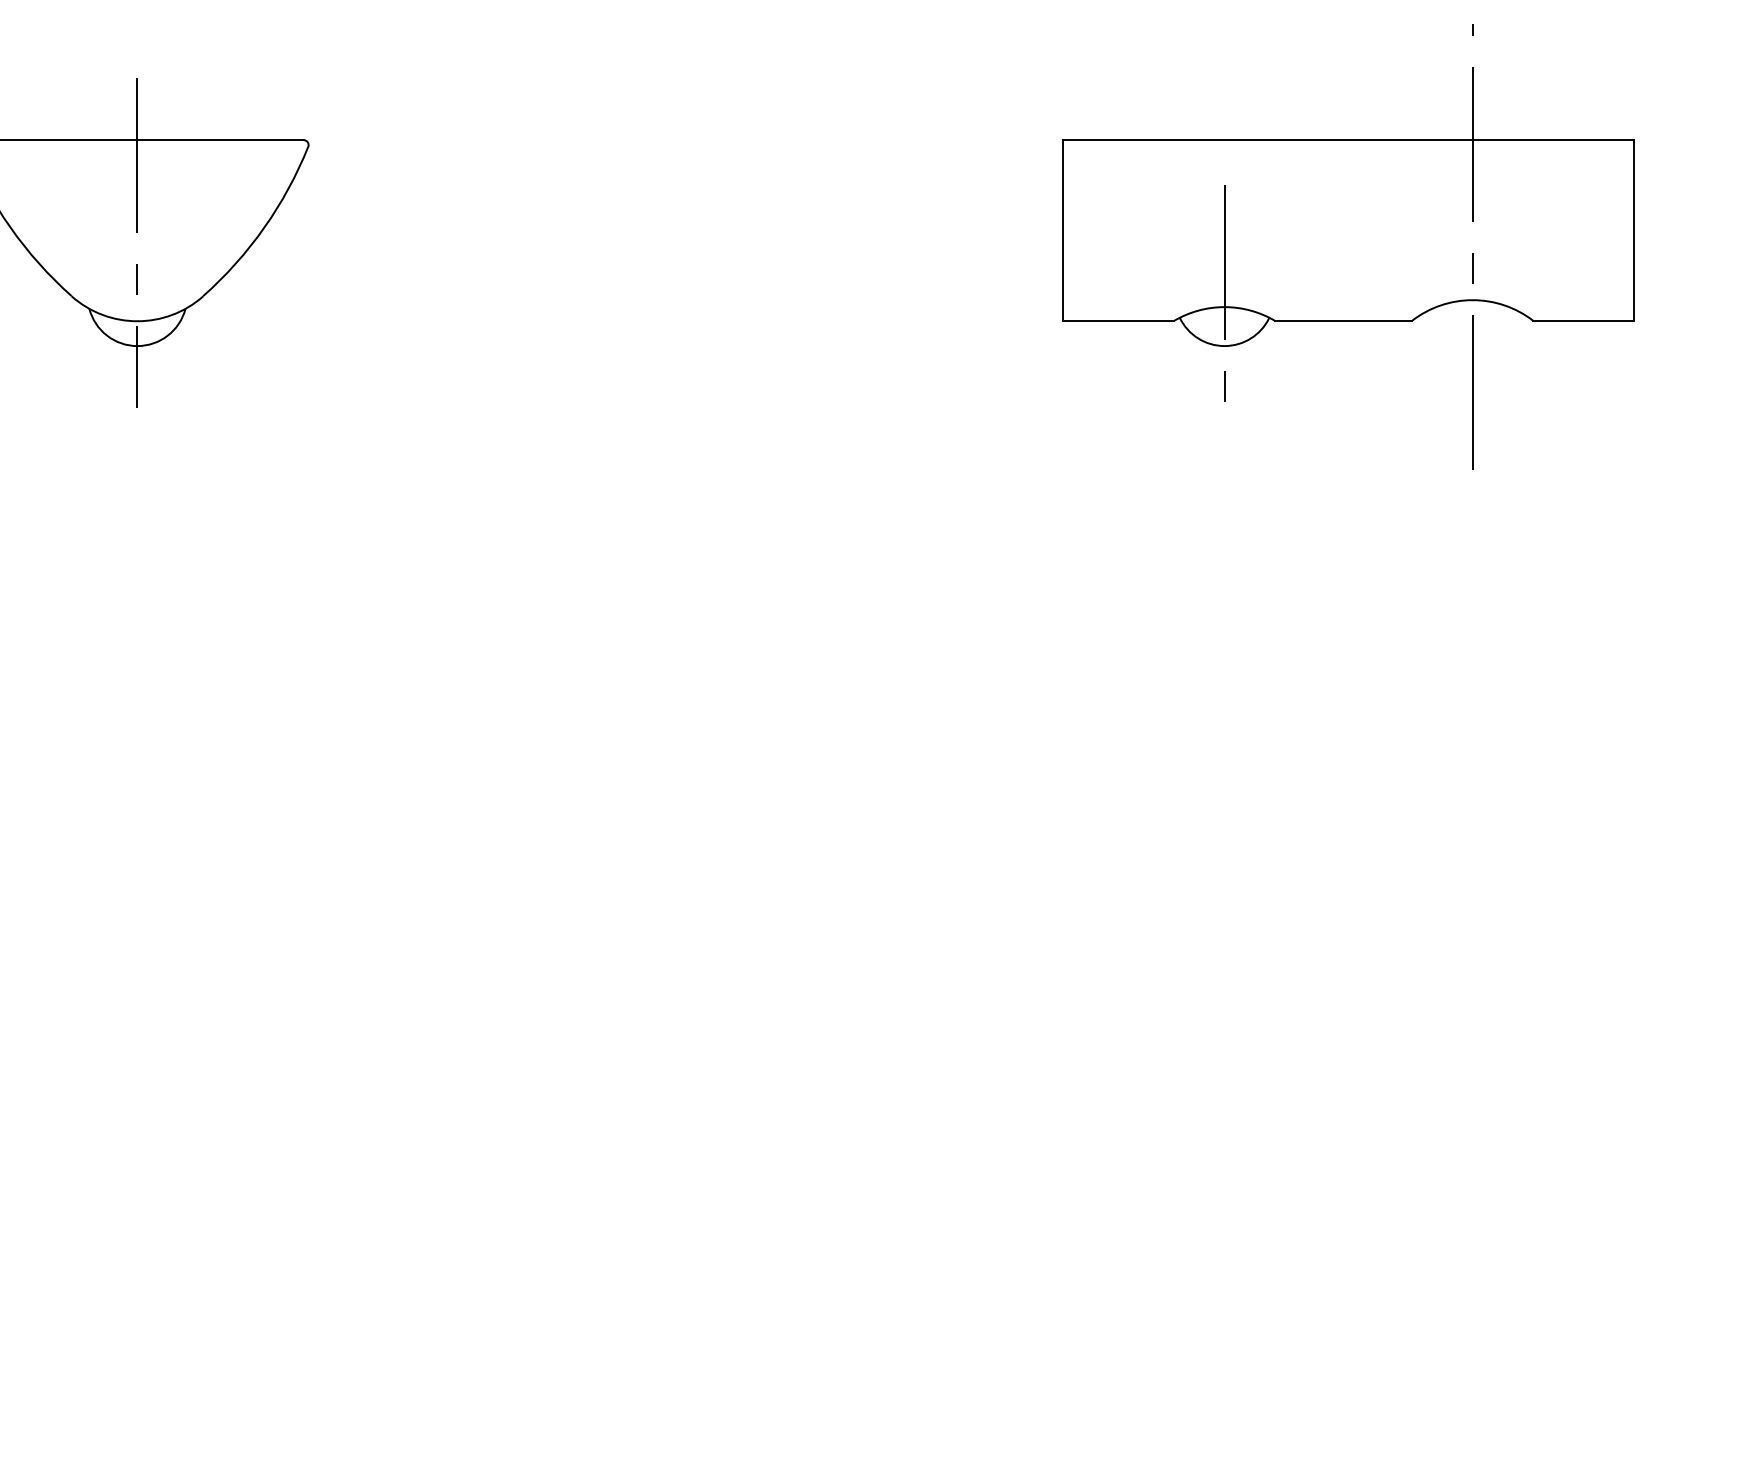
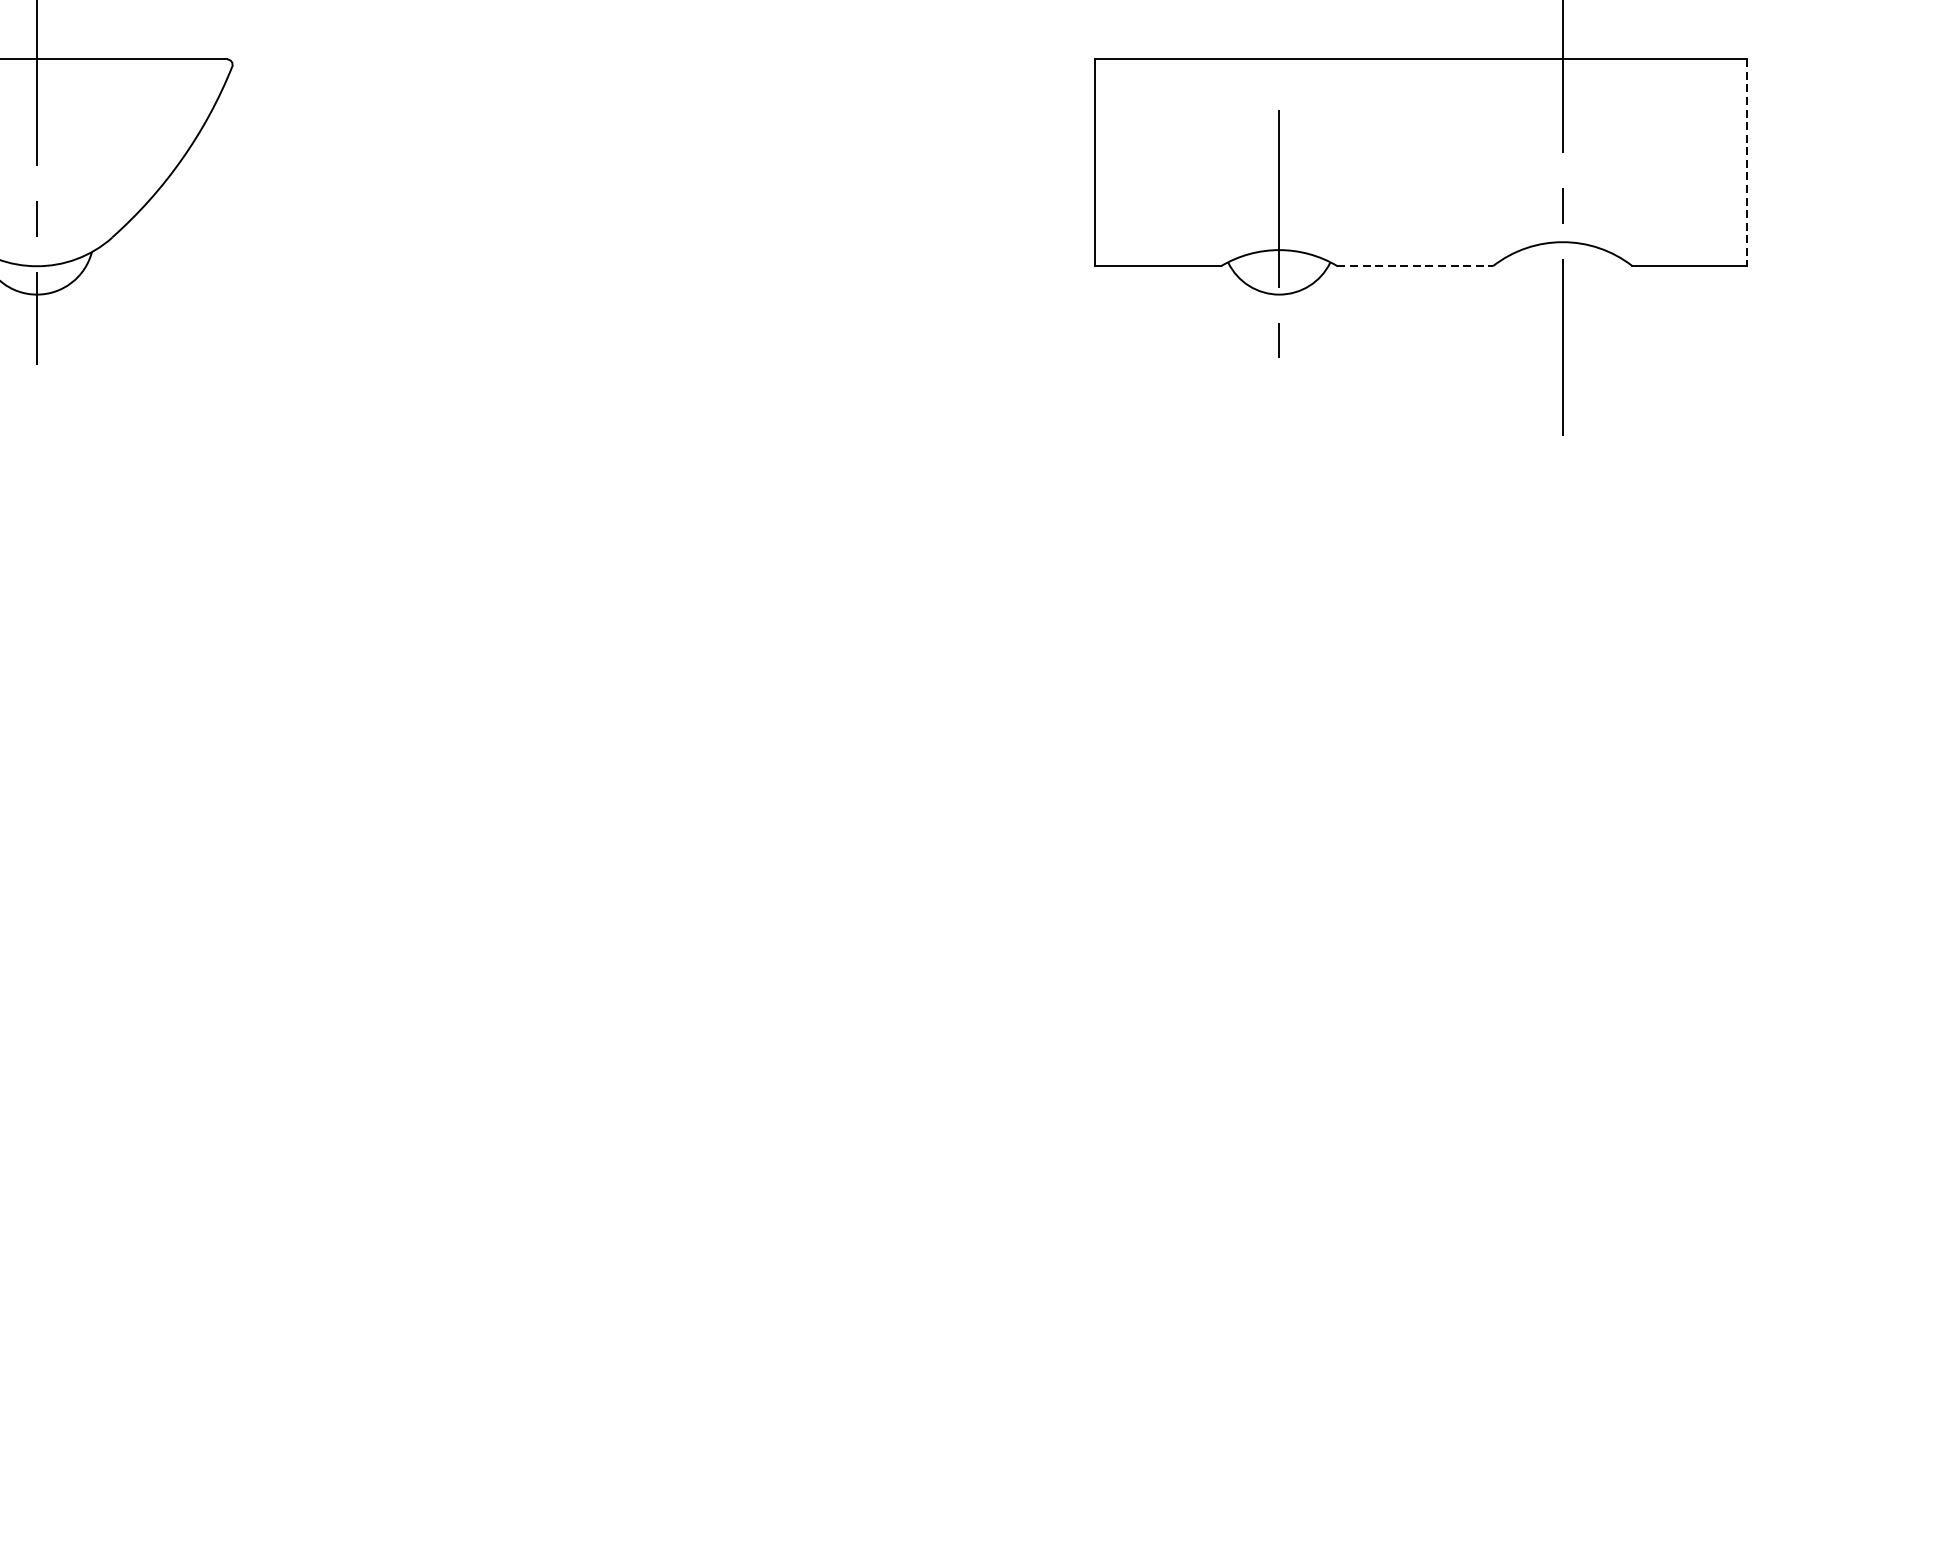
line: (1633, 230) -> (1746, 162), solid -> dashed
line: (1344, 321) -> (1416, 266), solid -> dashed

